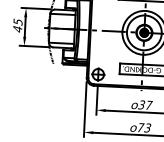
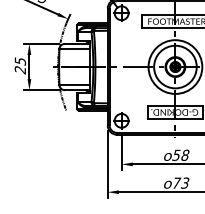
text: (16, 29) -> (19, 70), 45 -> 25
text: (145, 105) -> (181, 155), 37 -> 58

